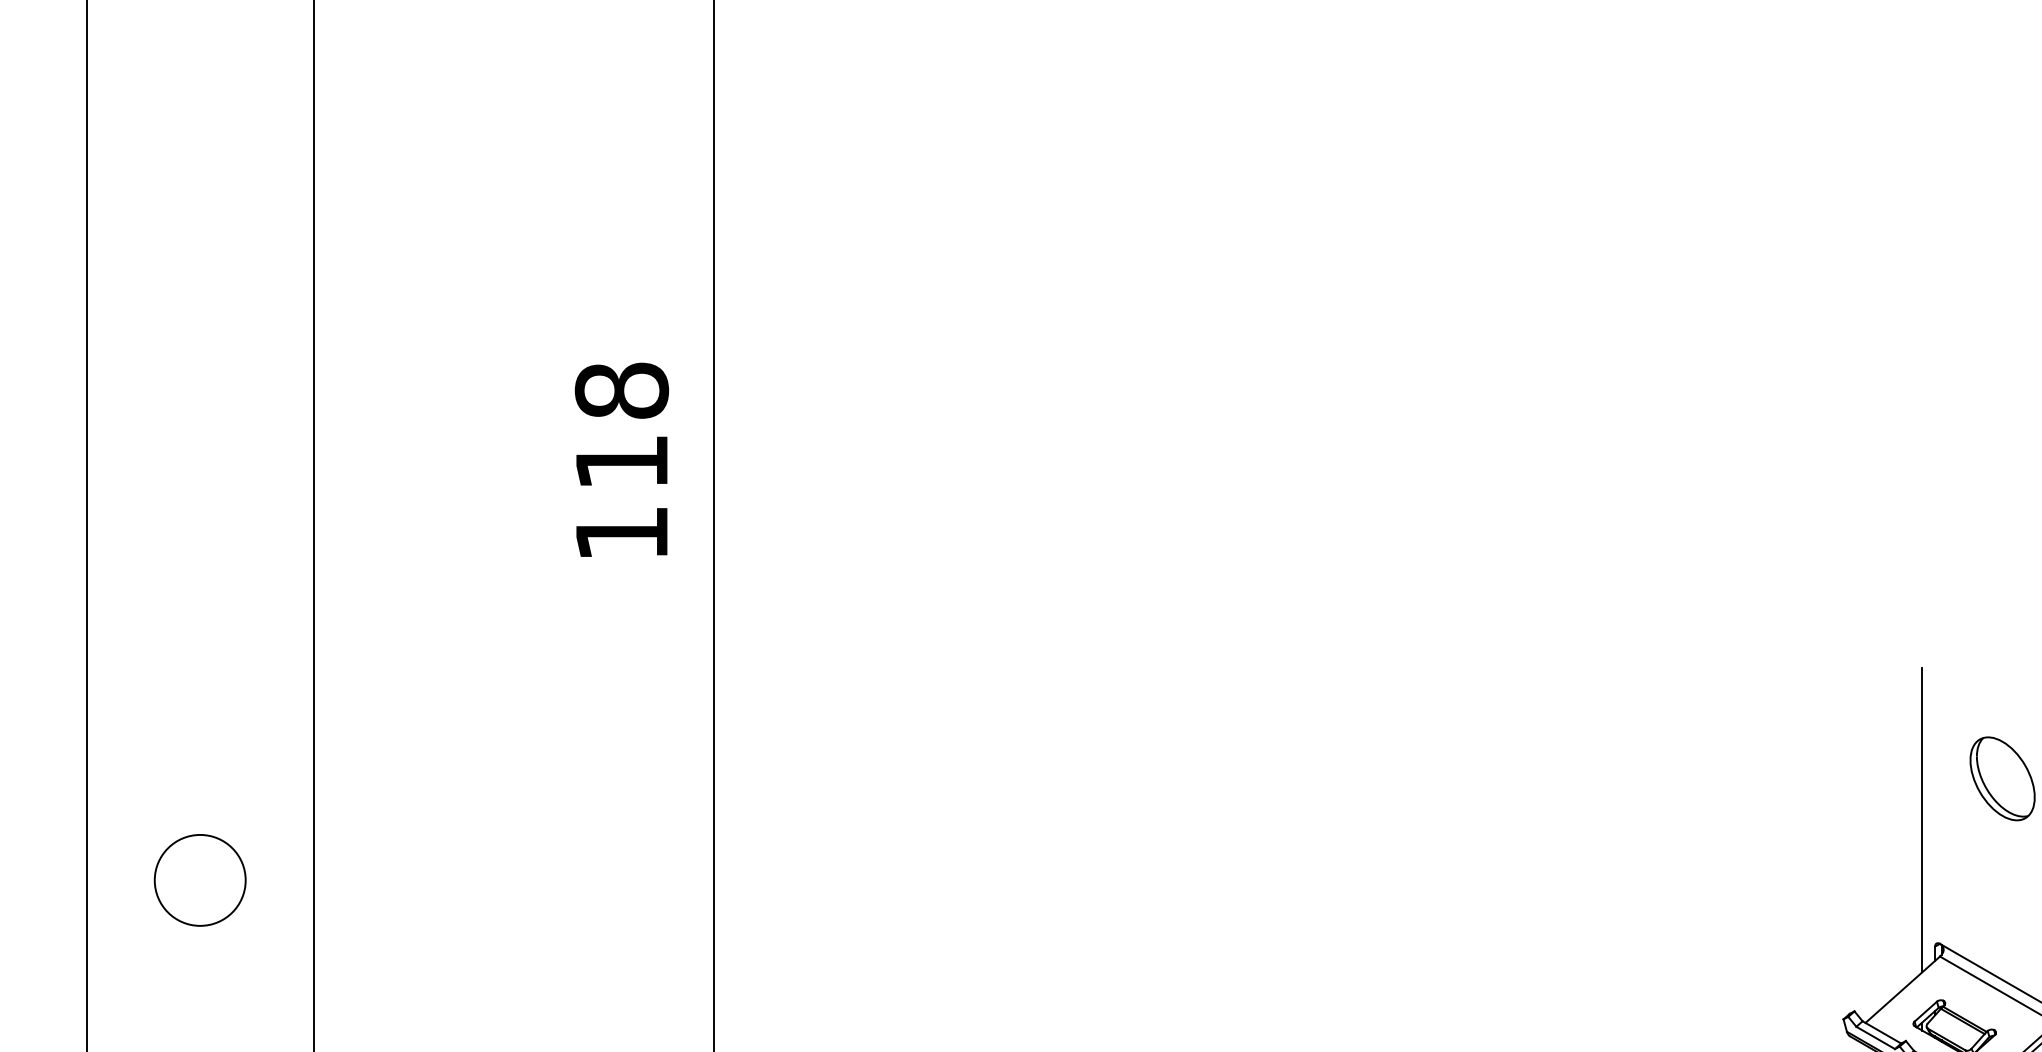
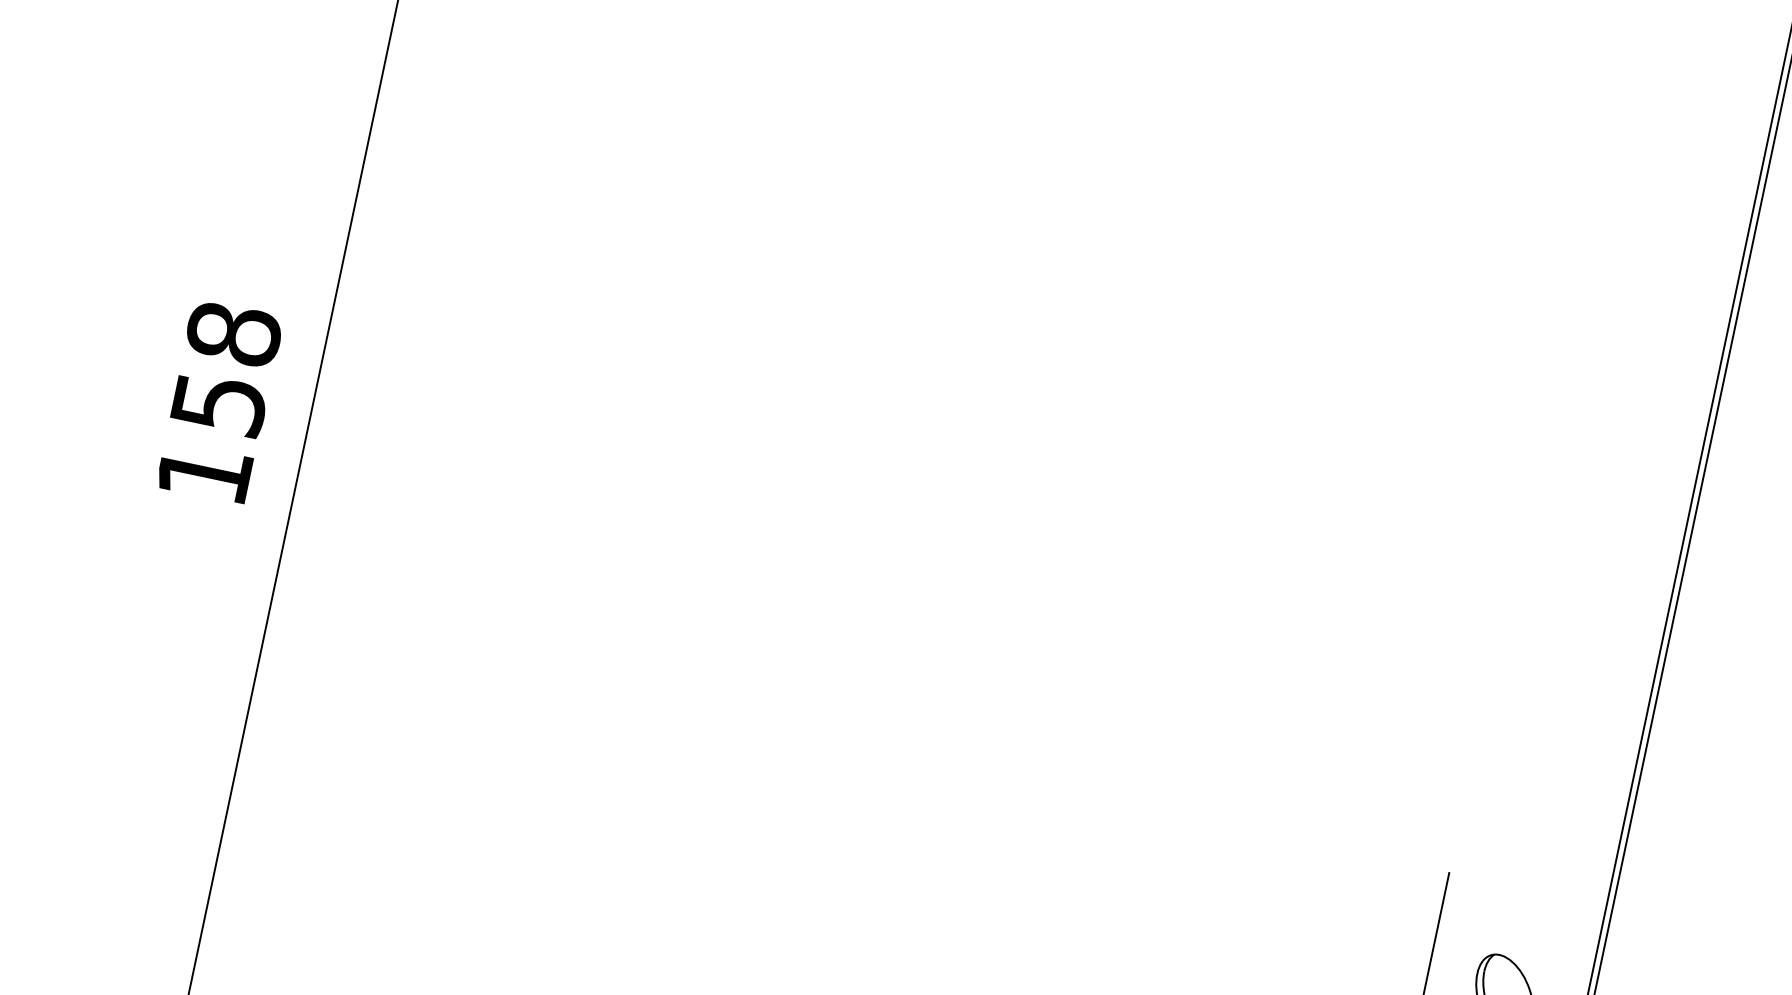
text: (622, 462) -> (219, 404), 118 -> 158

